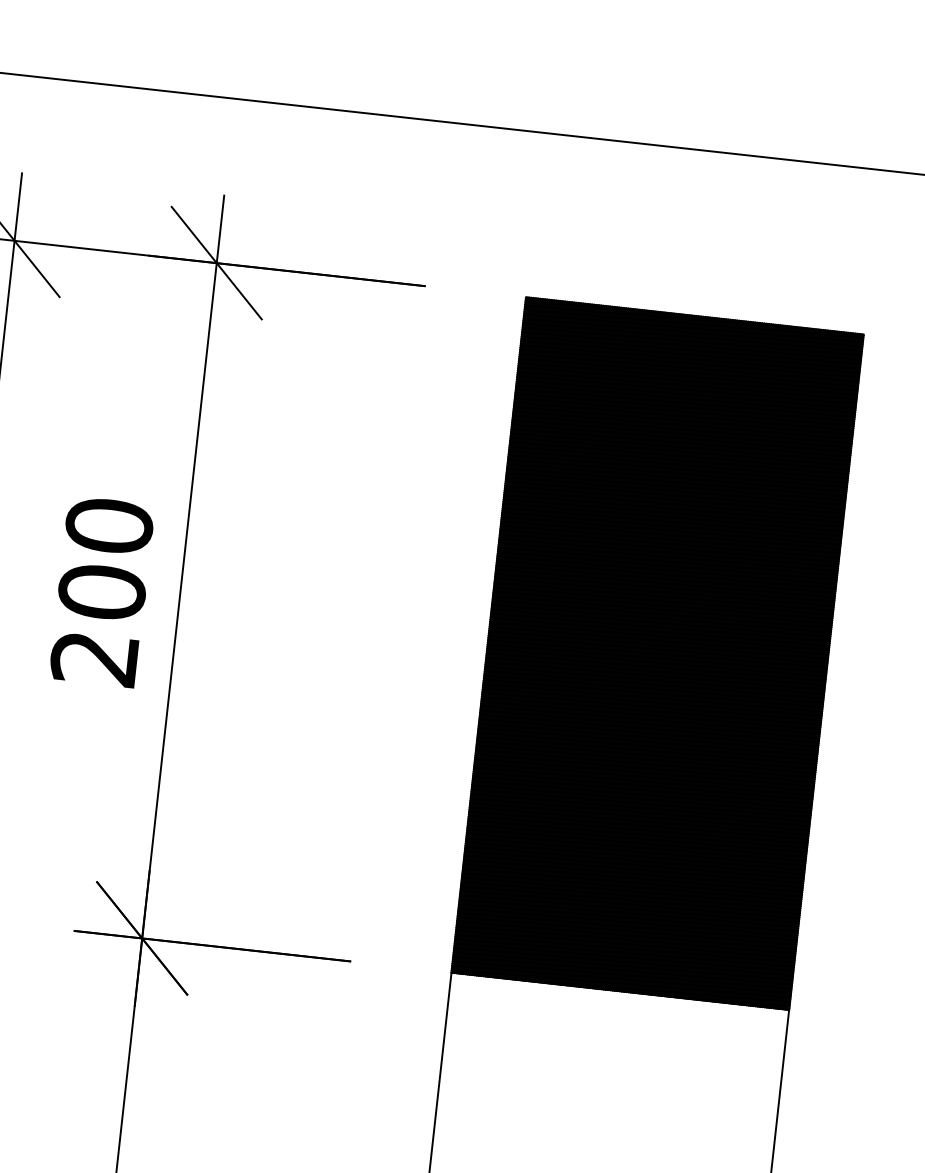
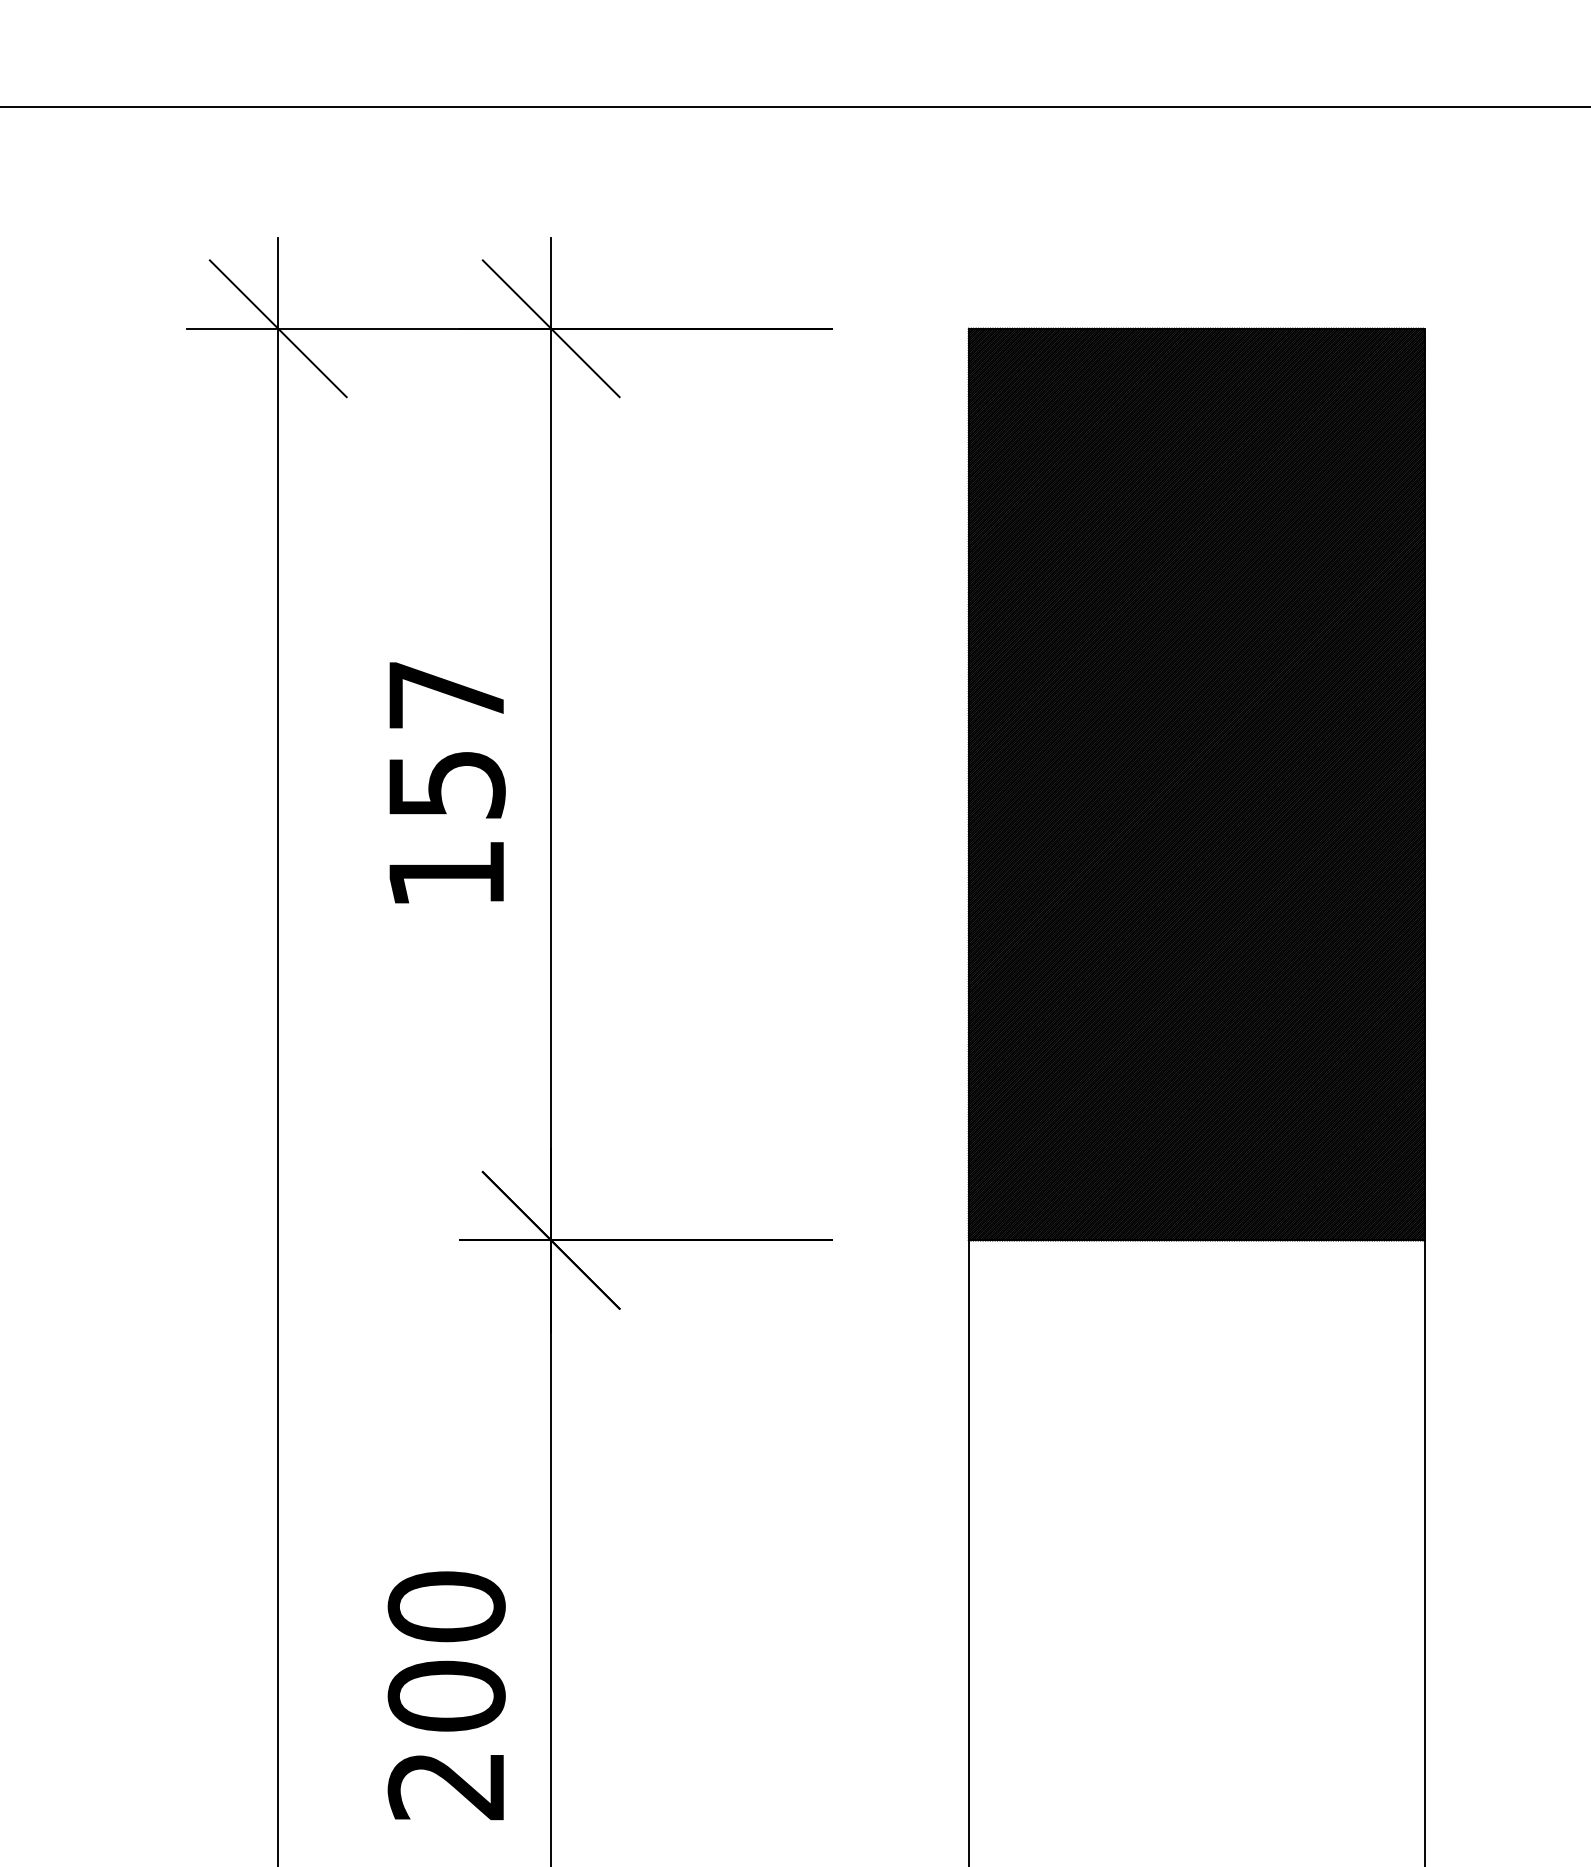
text: (101, 591) -> (446, 783), 200 -> 157

